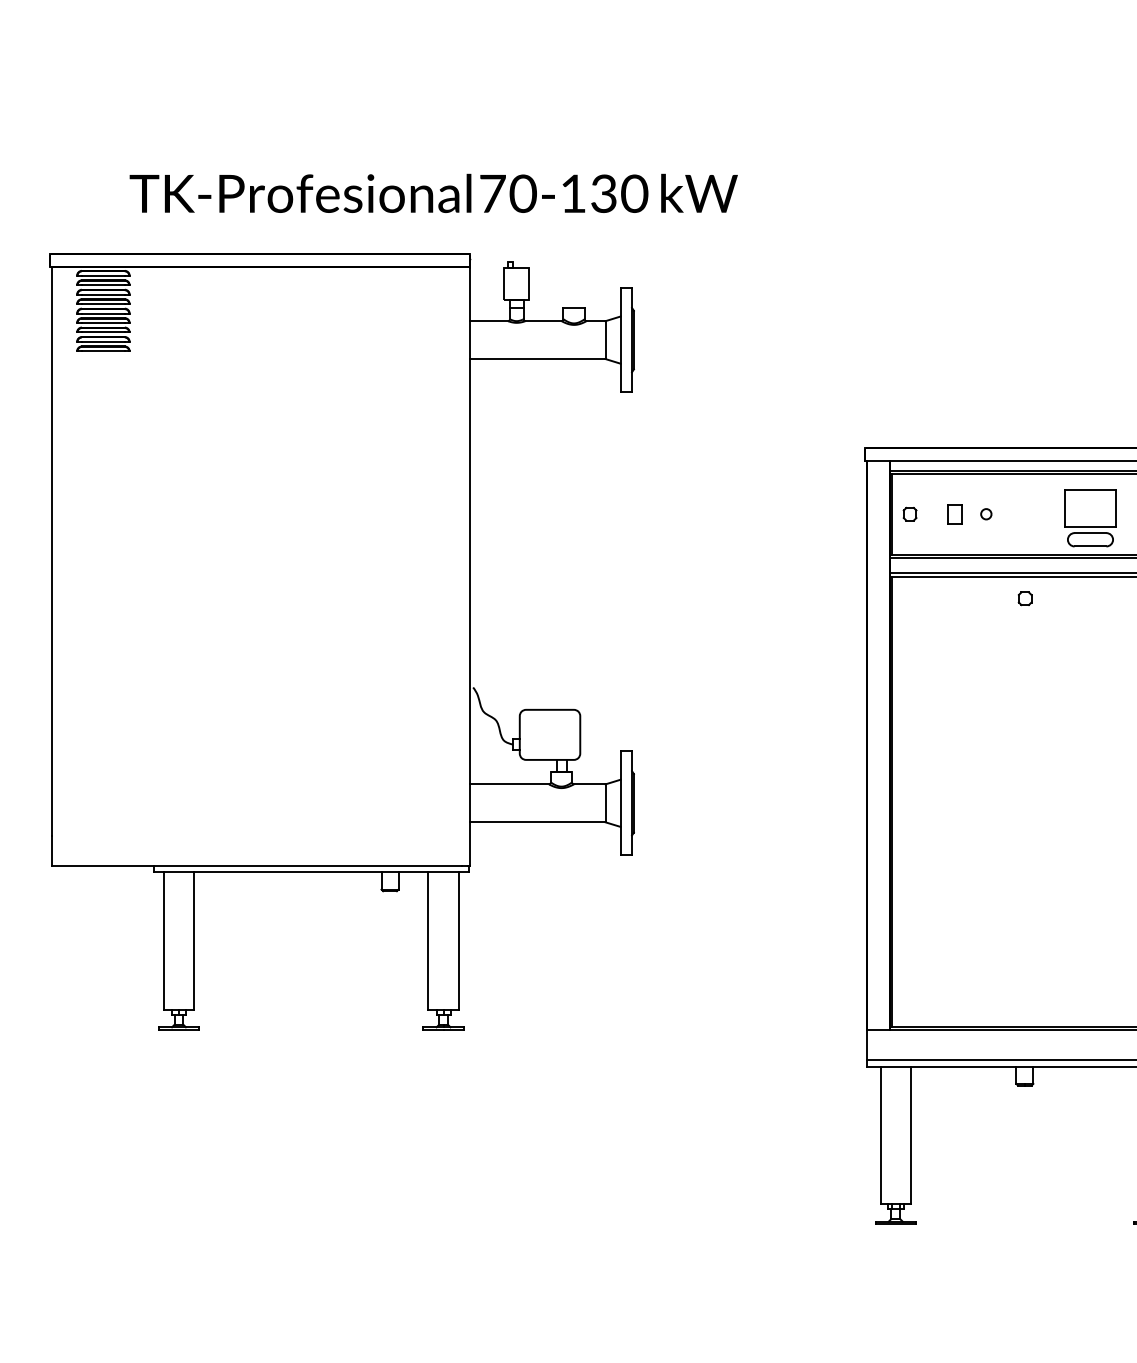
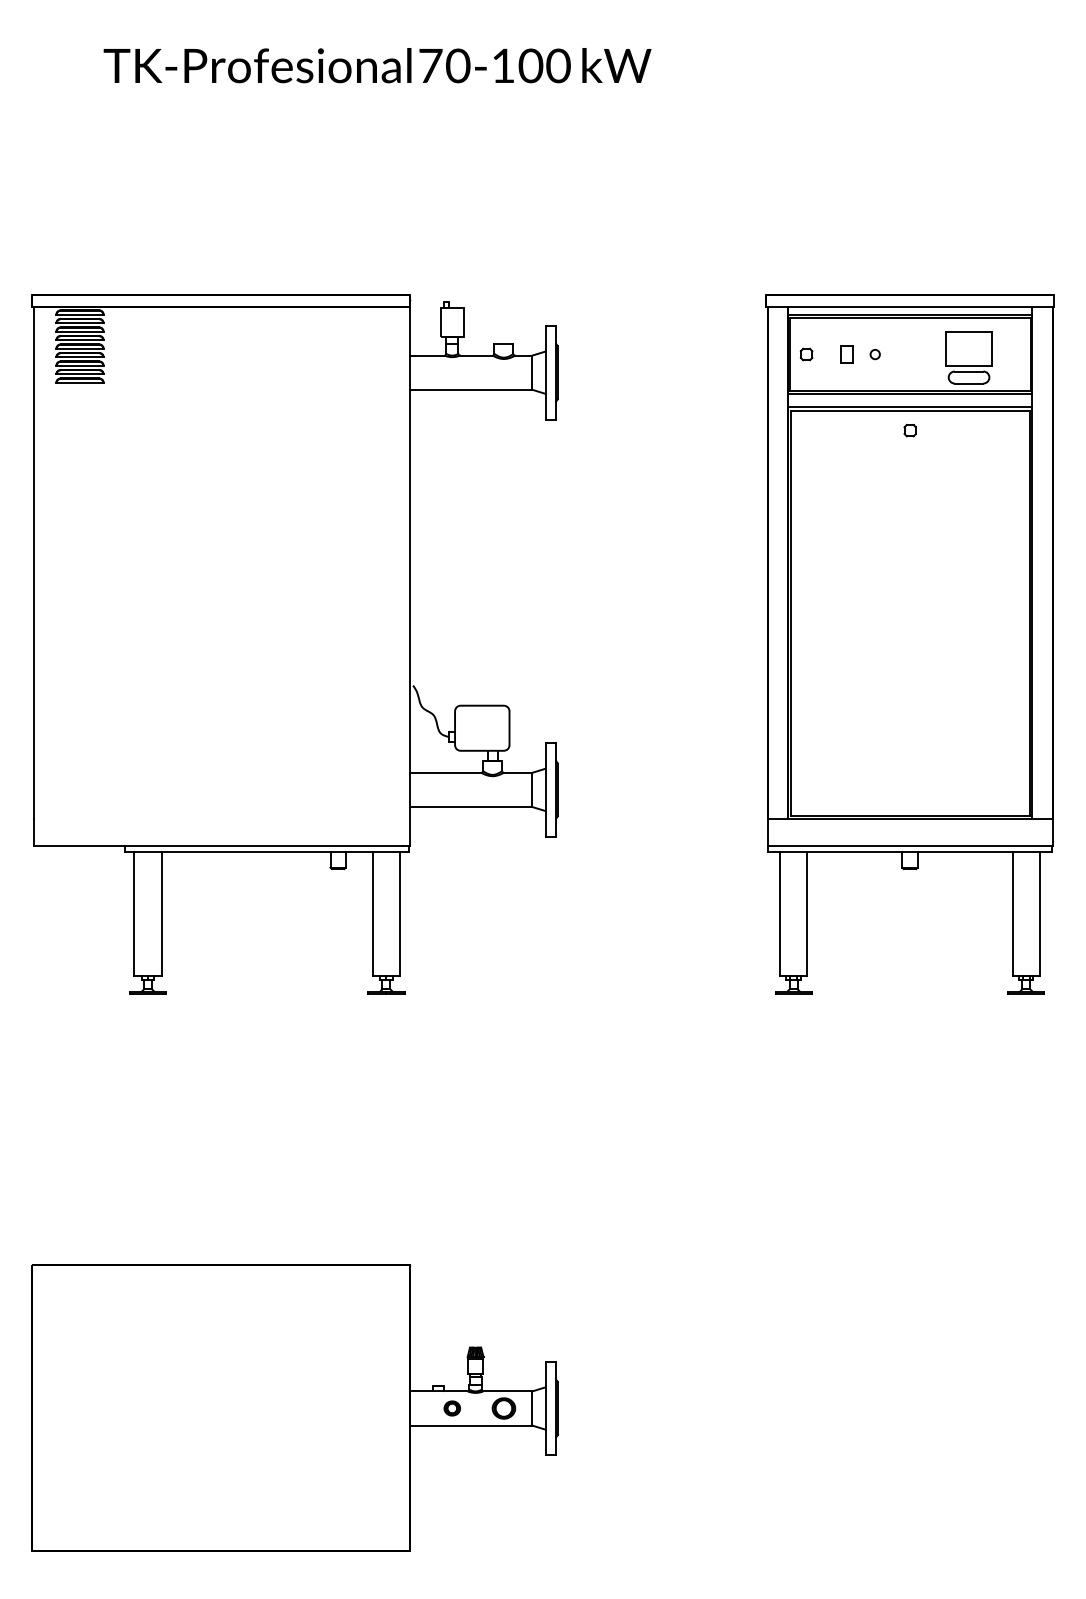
text: (603, 193) -> (530, 65), 70-130 -> 70-100
part: (341, 641) -> (294, 644), moved

